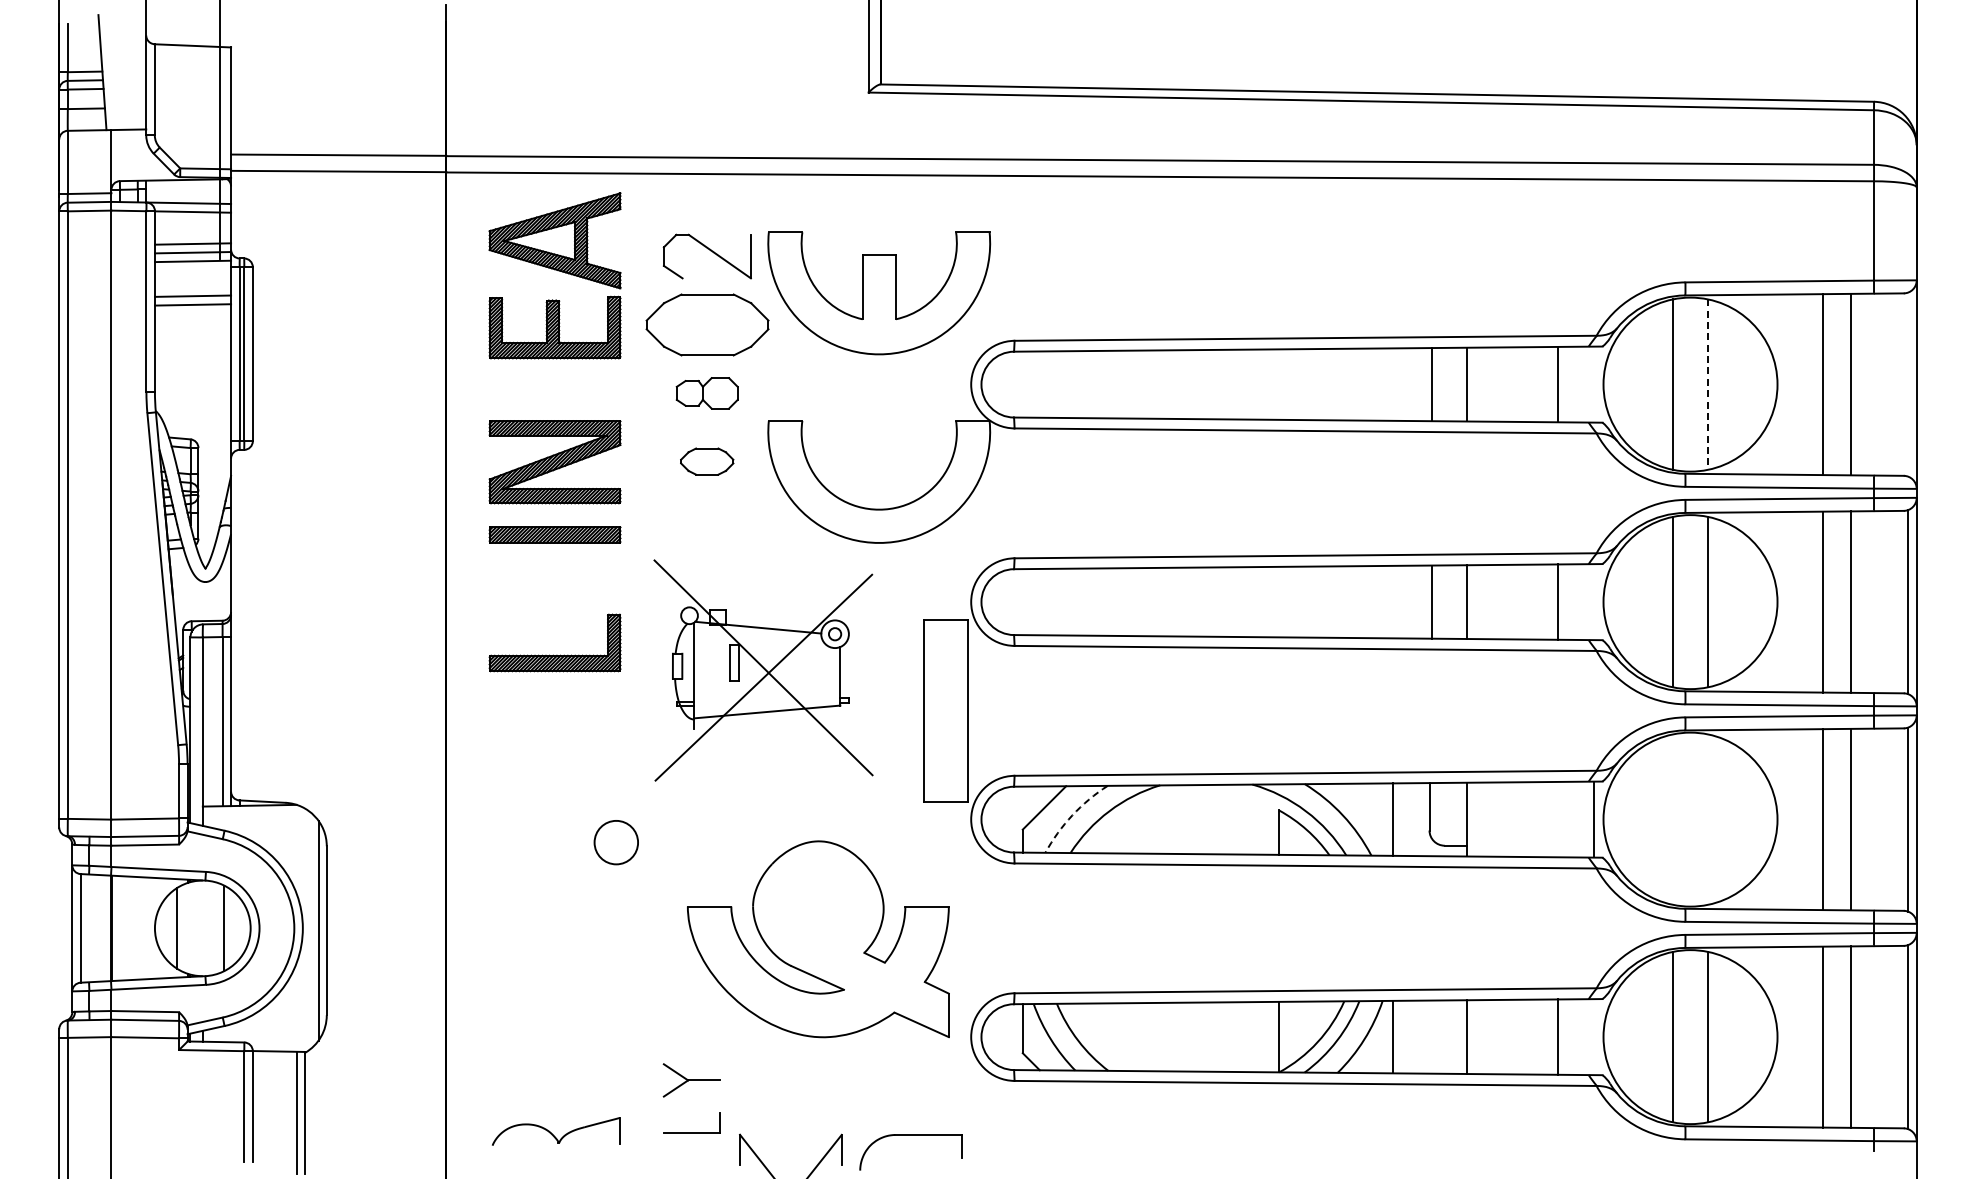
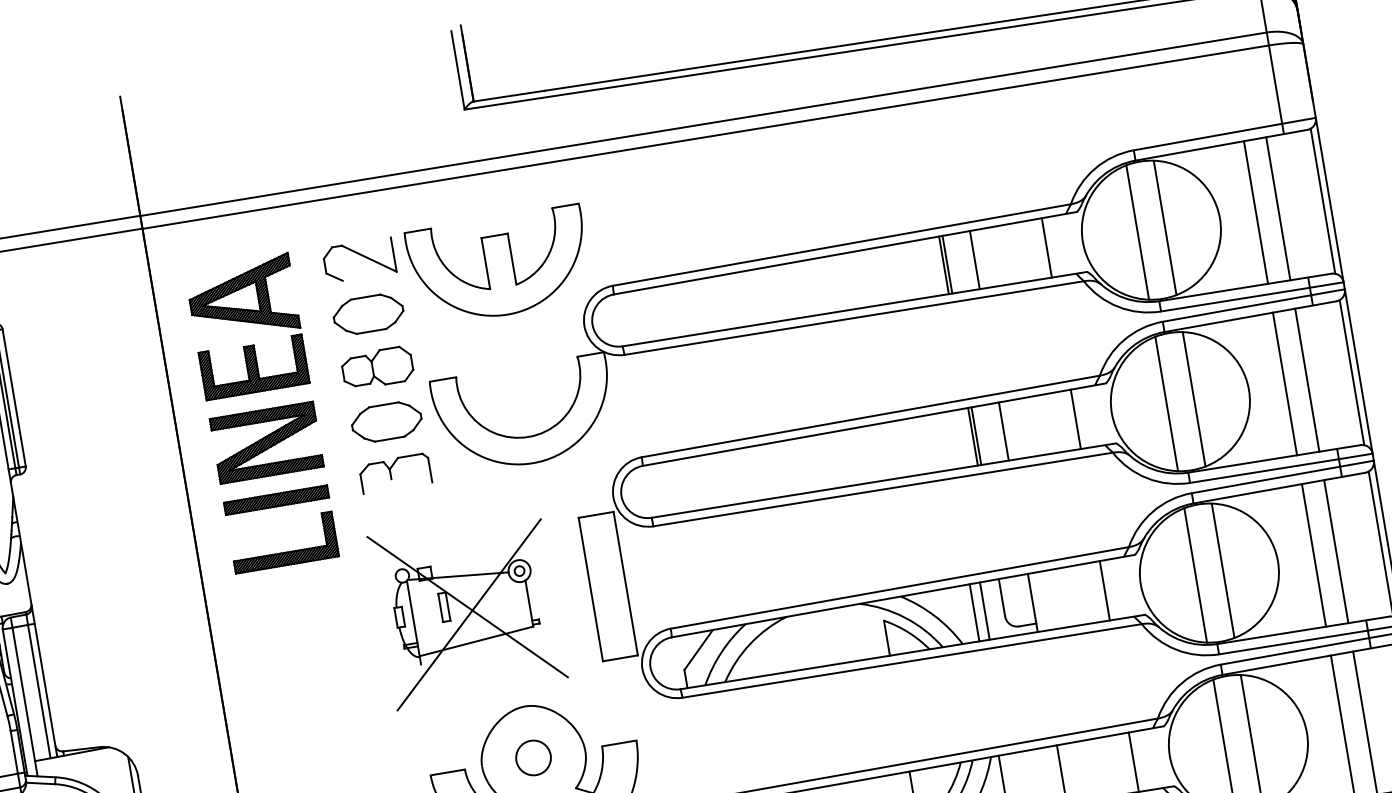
part: (554, 275) -> (246, 326), moved
part: (706, 324) -> (367, 314), size x0.71
line: (1427, 384) -> (944, 265), added
line: (1908, 384) -> (1323, 201), added
line: (1707, 385) -> (1164, 228), dashed -> solid
part: (706, 393) -> (377, 368), size x1.43
part: (706, 461) -> (386, 422), size x1.67
part: (706, 526) -> (394, 473), added
line: (1427, 601) -> (973, 436), added
part: (553, 654) -> (284, 551), moved
part: (763, 670) -> (467, 609), moved
arc: (1072, 815) -> (721, 652), dashed -> solid
line: (1405, 819) -> (984, 611), added
line: (1593, 819) -> (1104, 590), moved
line: (1673, 819) -> (1195, 575), added
line: (1707, 819) -> (1222, 570), added
part: (615, 842) -> (532, 757), moved

